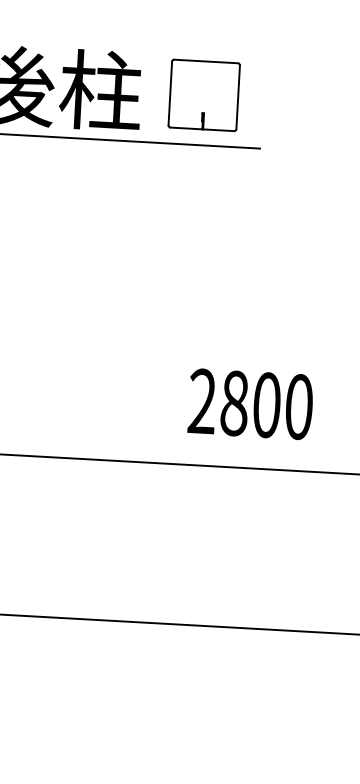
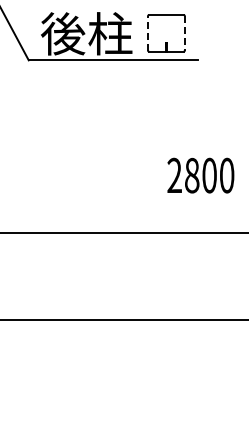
line: (171, 92) -> (148, 32), solid -> dashed
line: (237, 97) -> (184, 33), solid -> dashed
text: (250, 403) -> (200, 175), moved

